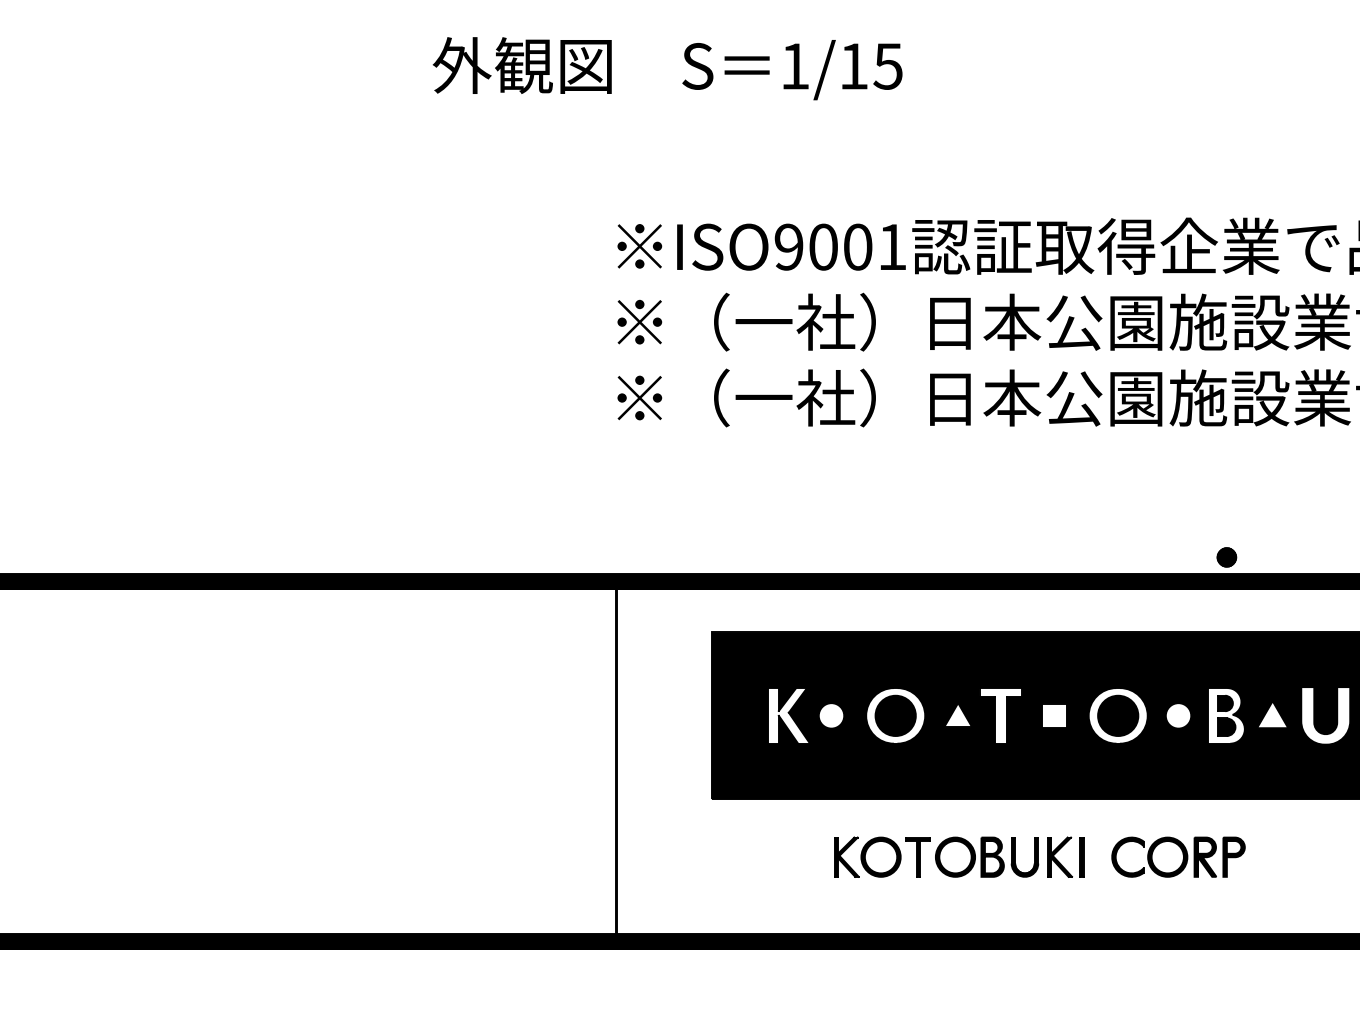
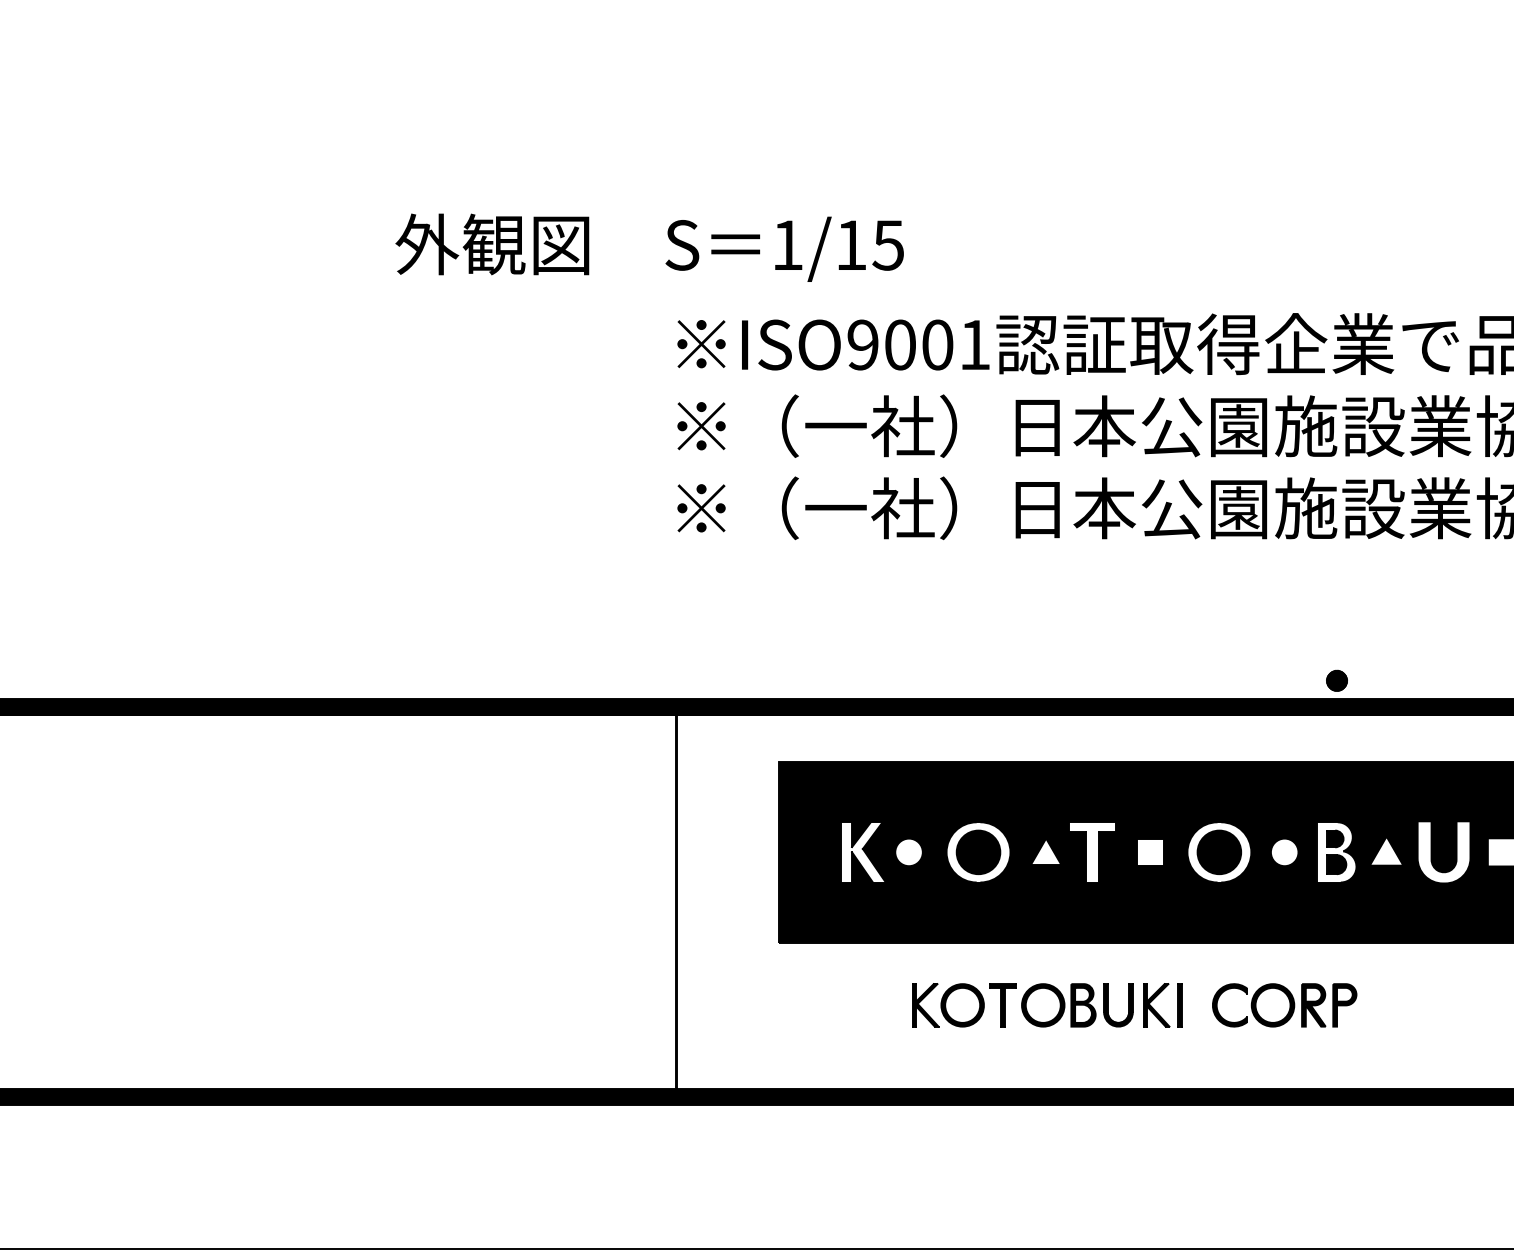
text: (667, 68) -> (649, 247), moved

